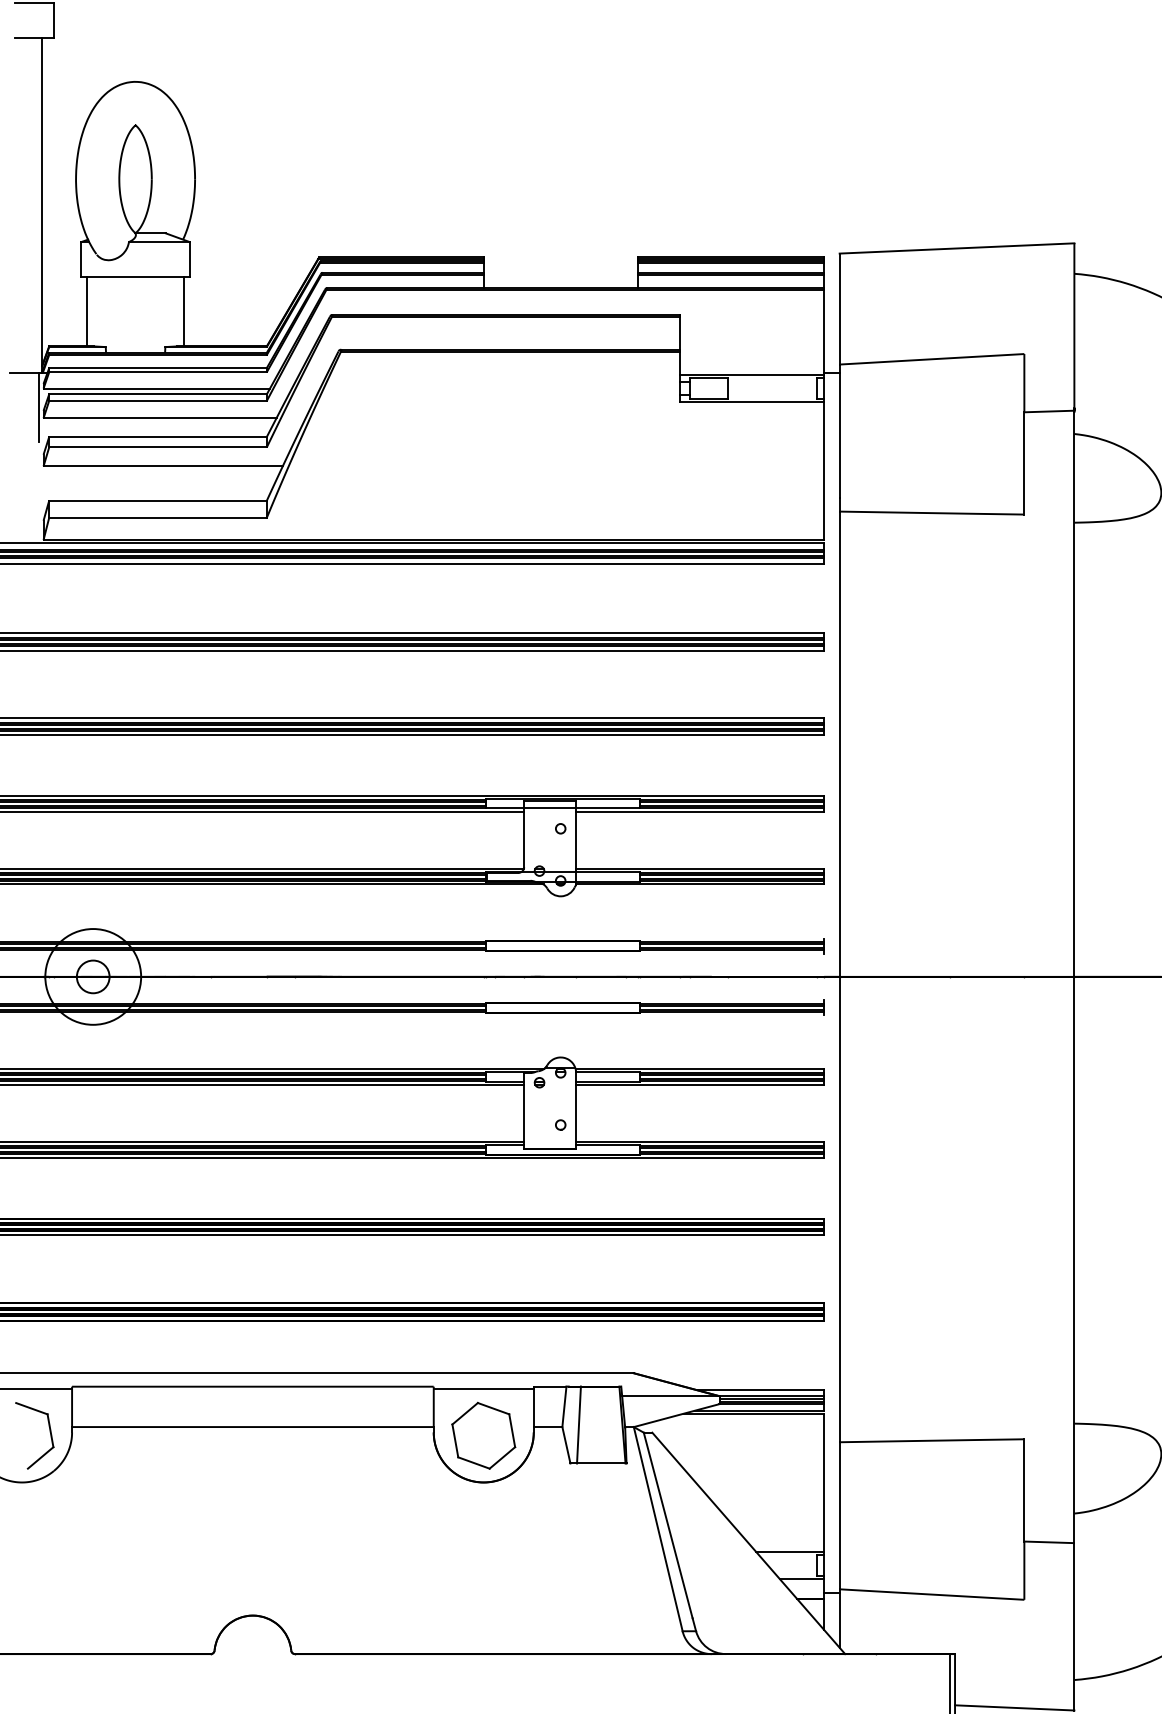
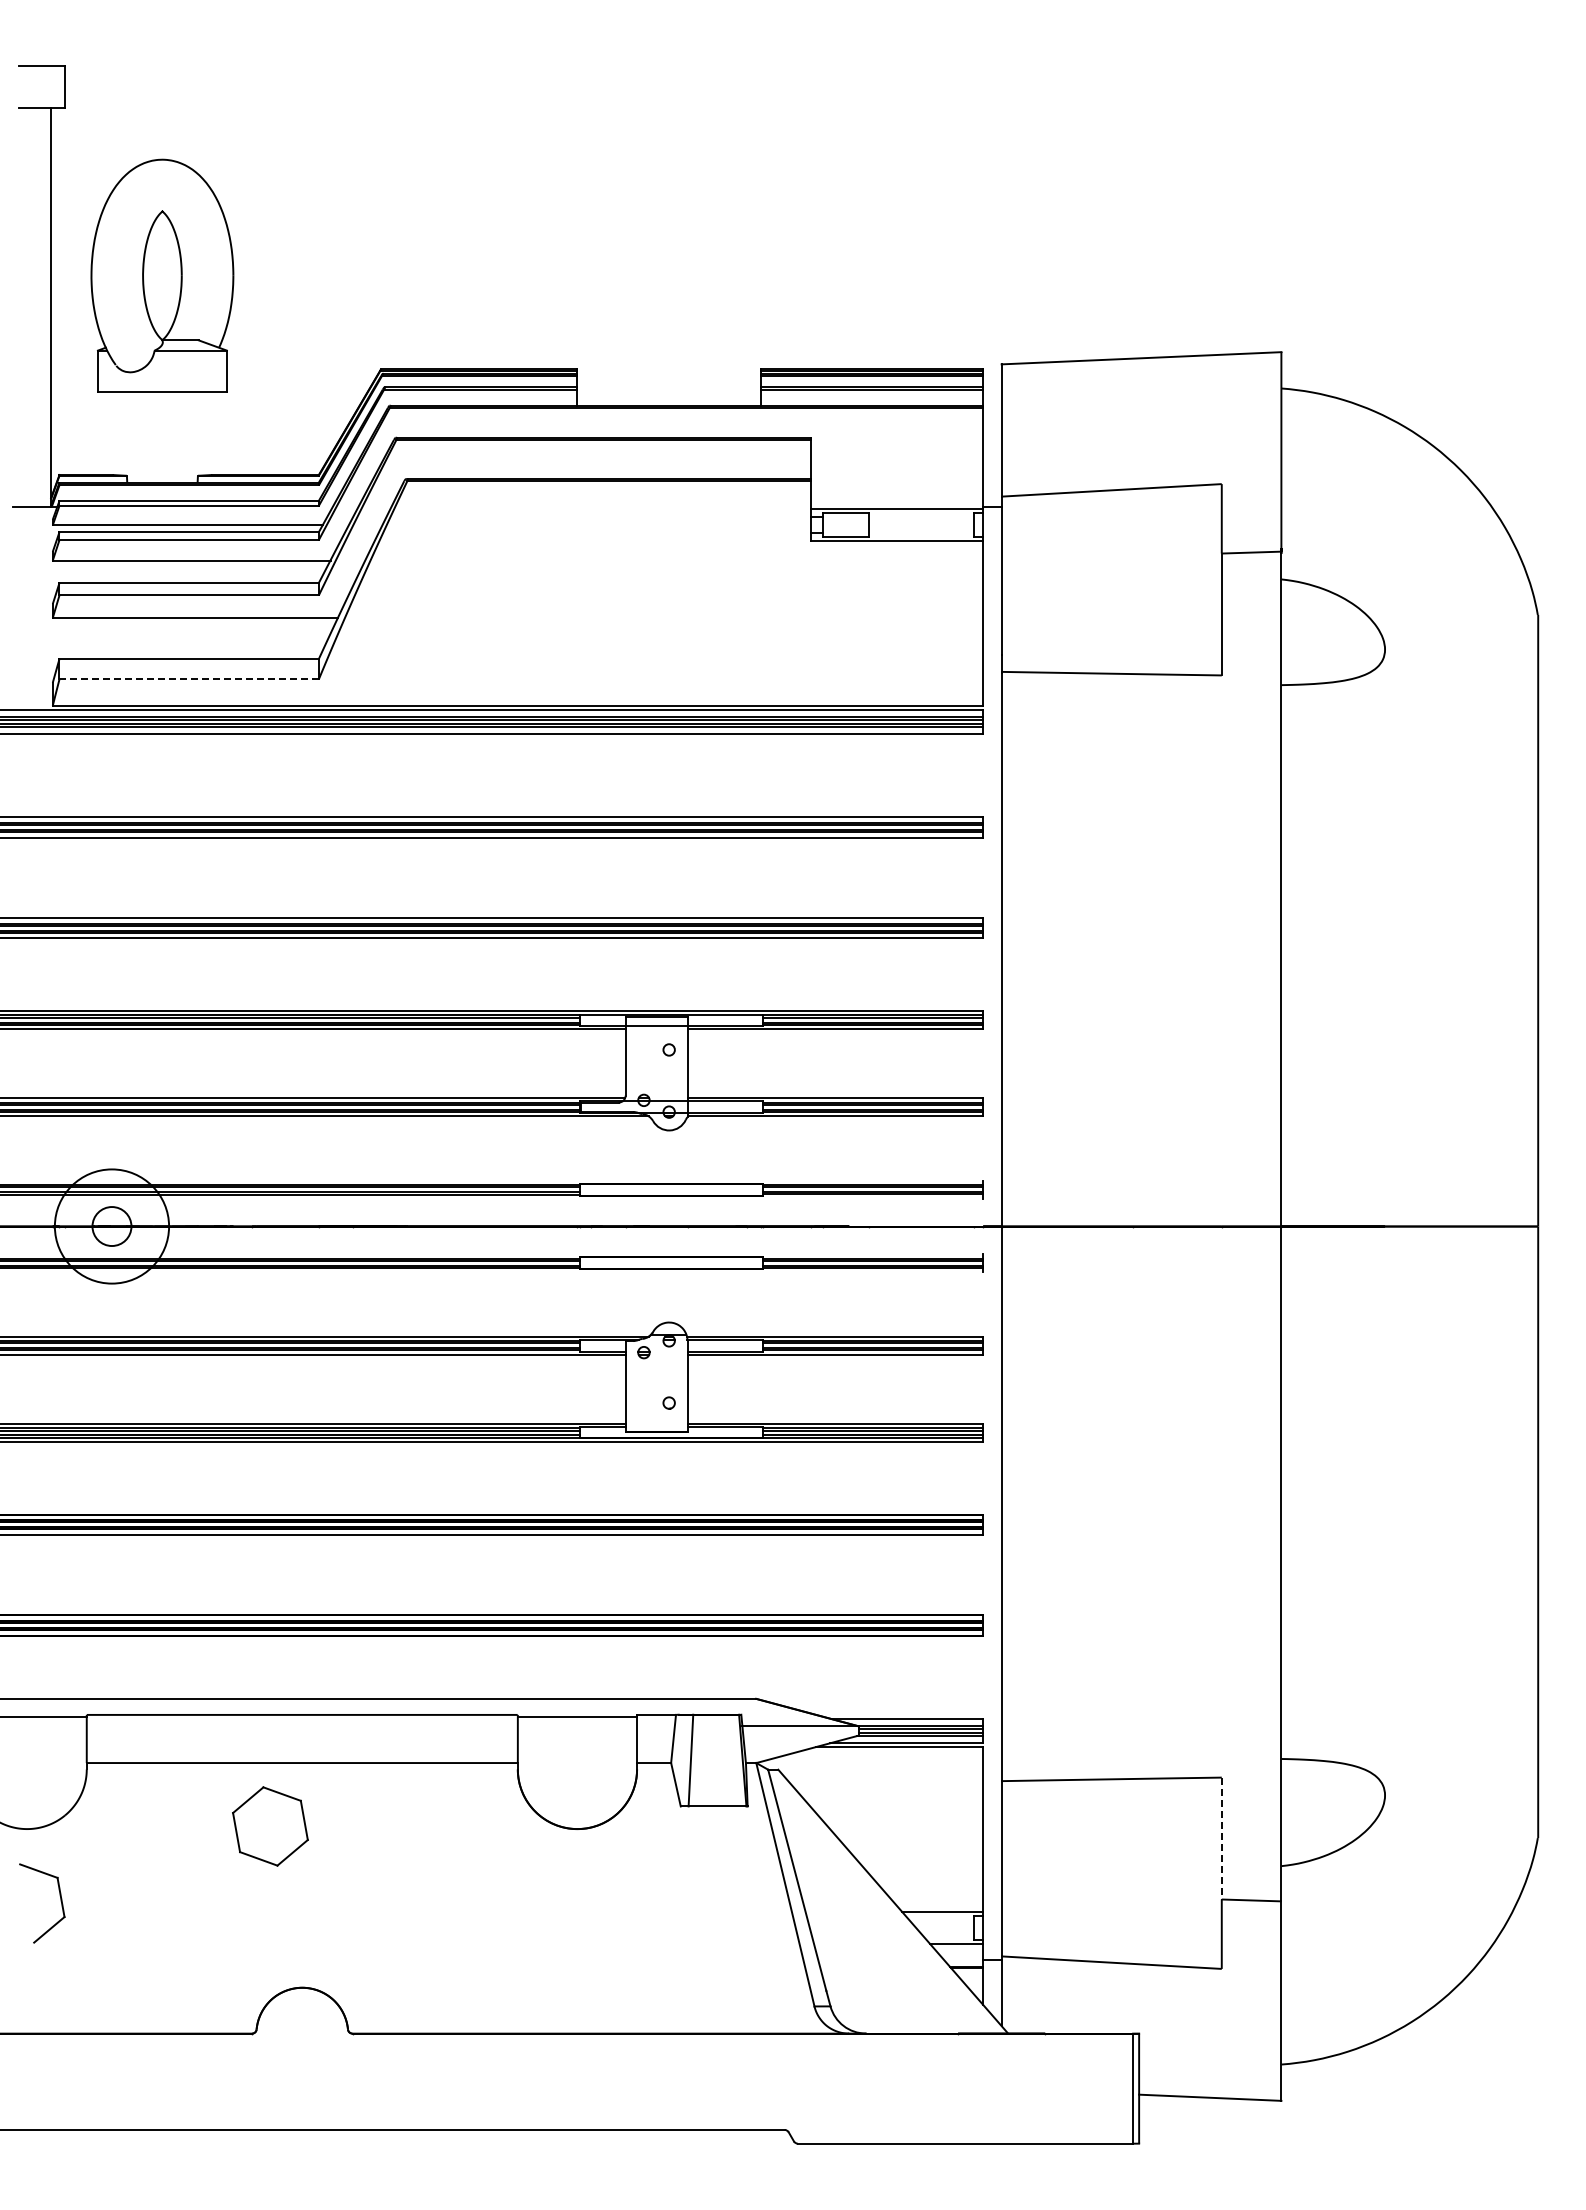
line: (87, 310) -> (105, 432), removed
line: (183, 310) -> (219, 432), removed
line: (39, 407) -> (47, 547), removed
line: (158, 517) -> (189, 679), solid -> dashed
part: (50, 1434) -> (60, 1901), moved
part: (483, 1435) -> (270, 1826), moved
line: (1024, 1490) -> (1221, 1838), solid -> dashed

